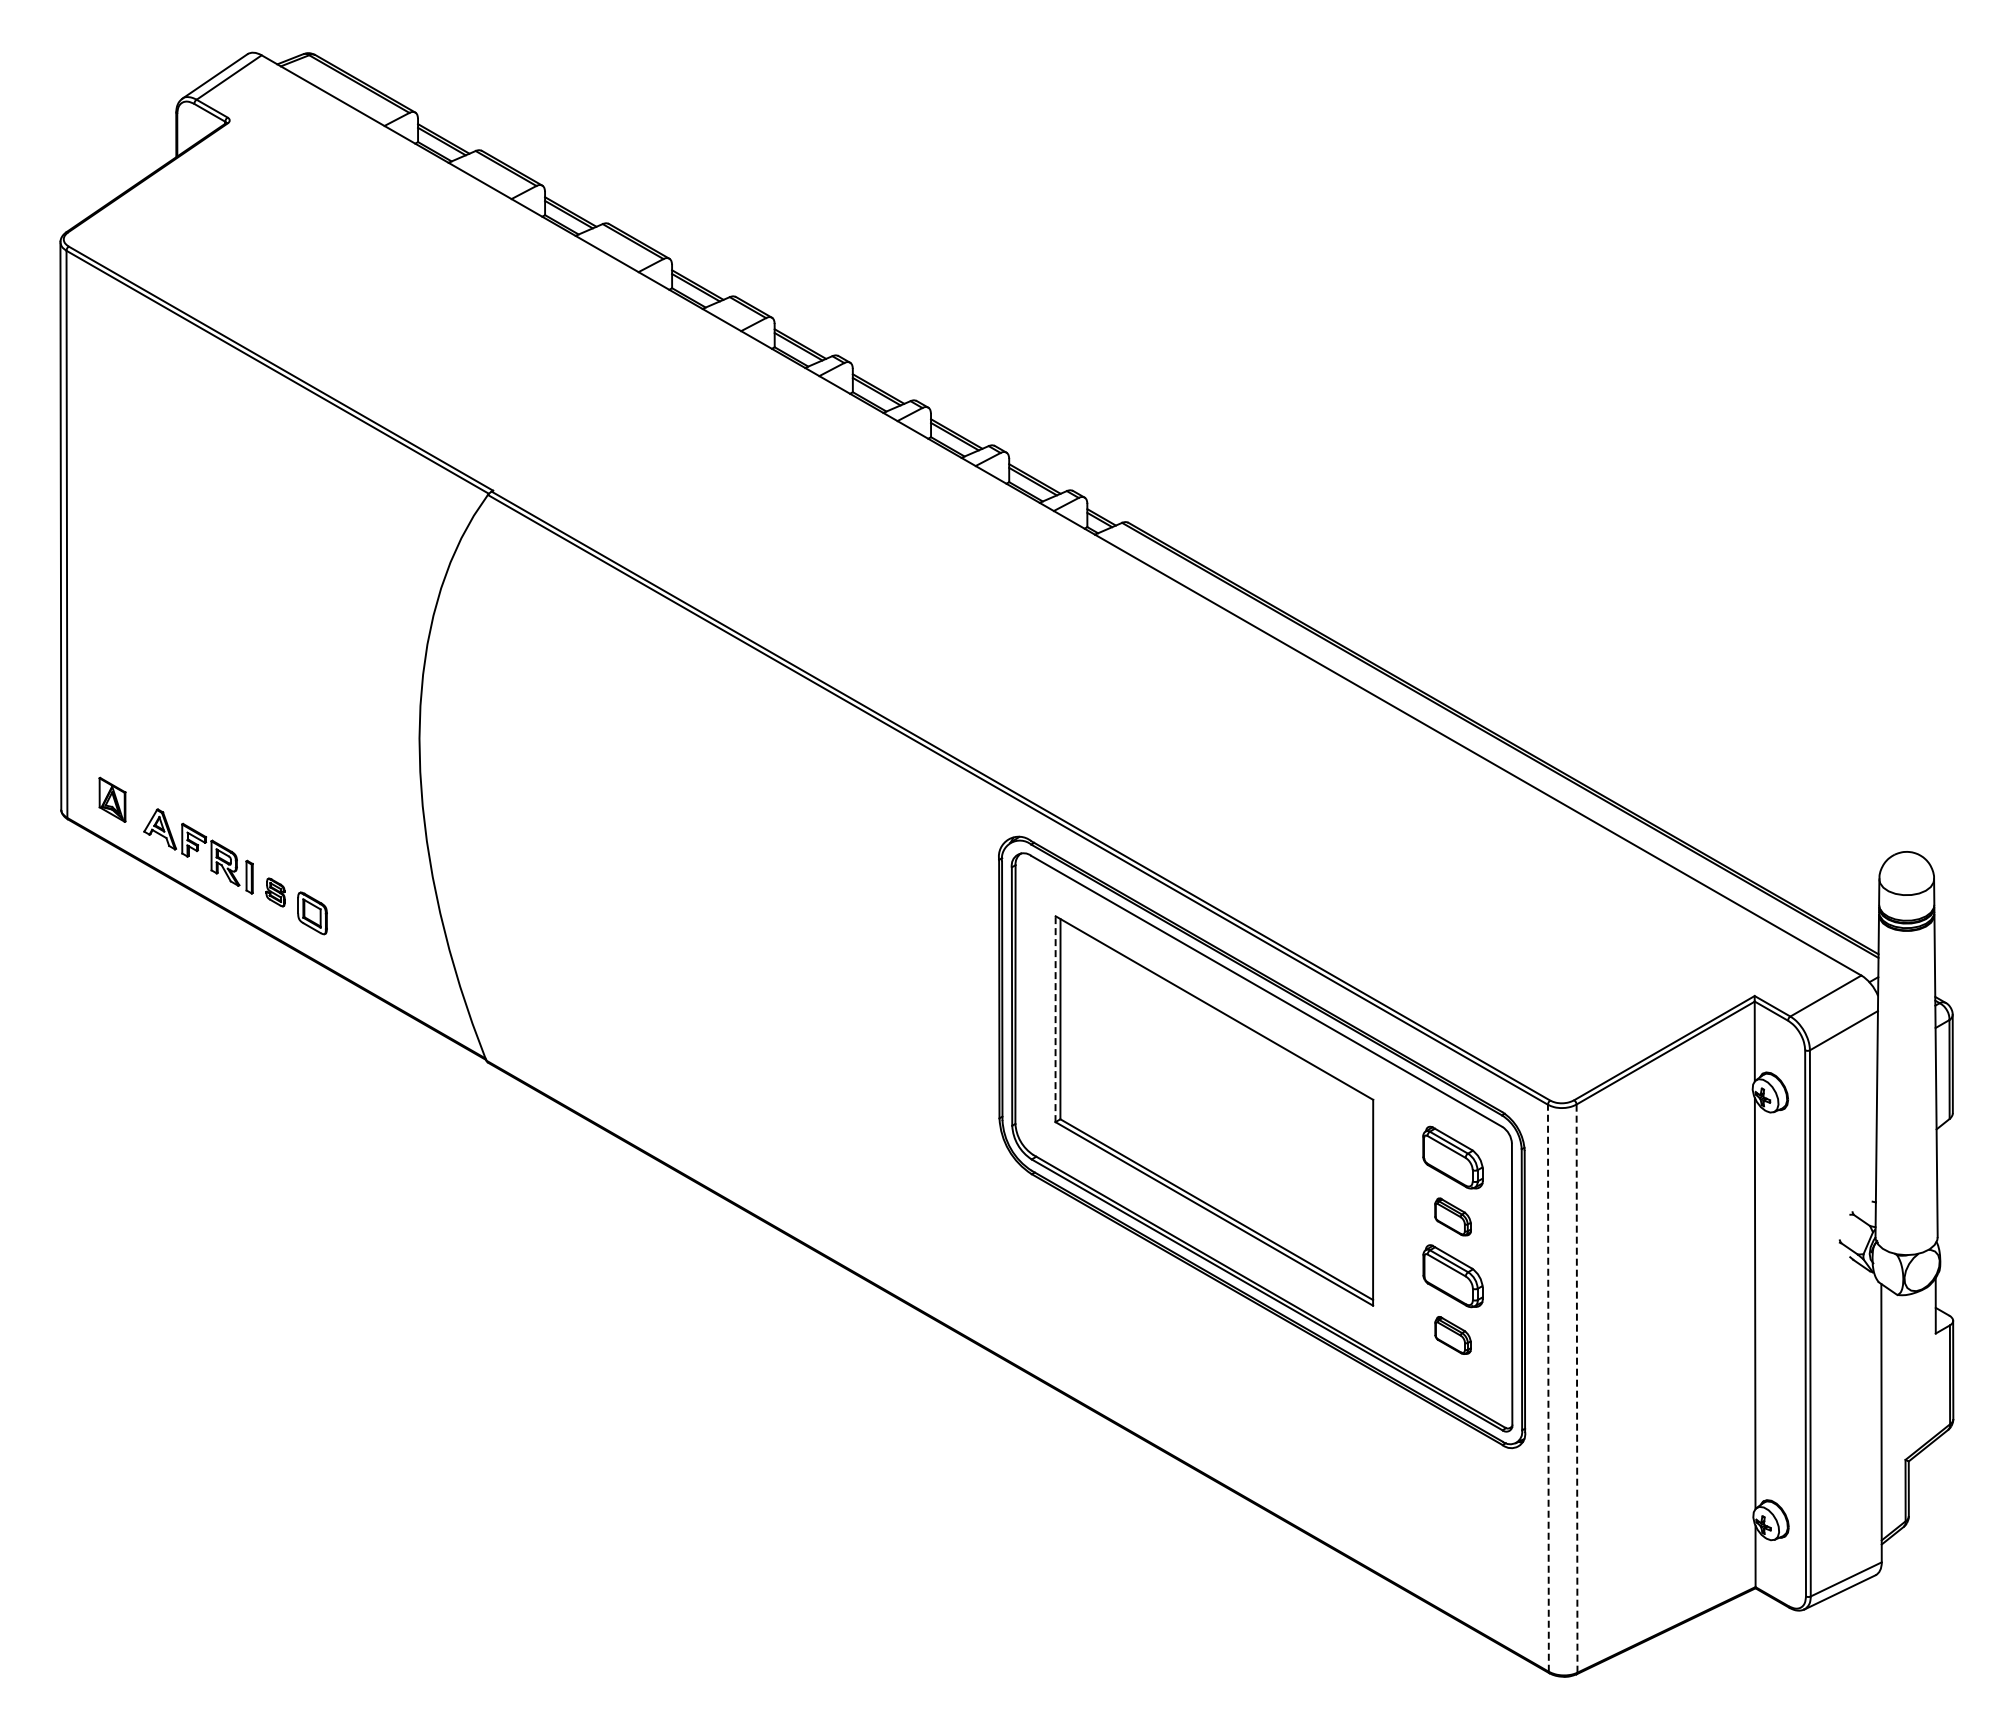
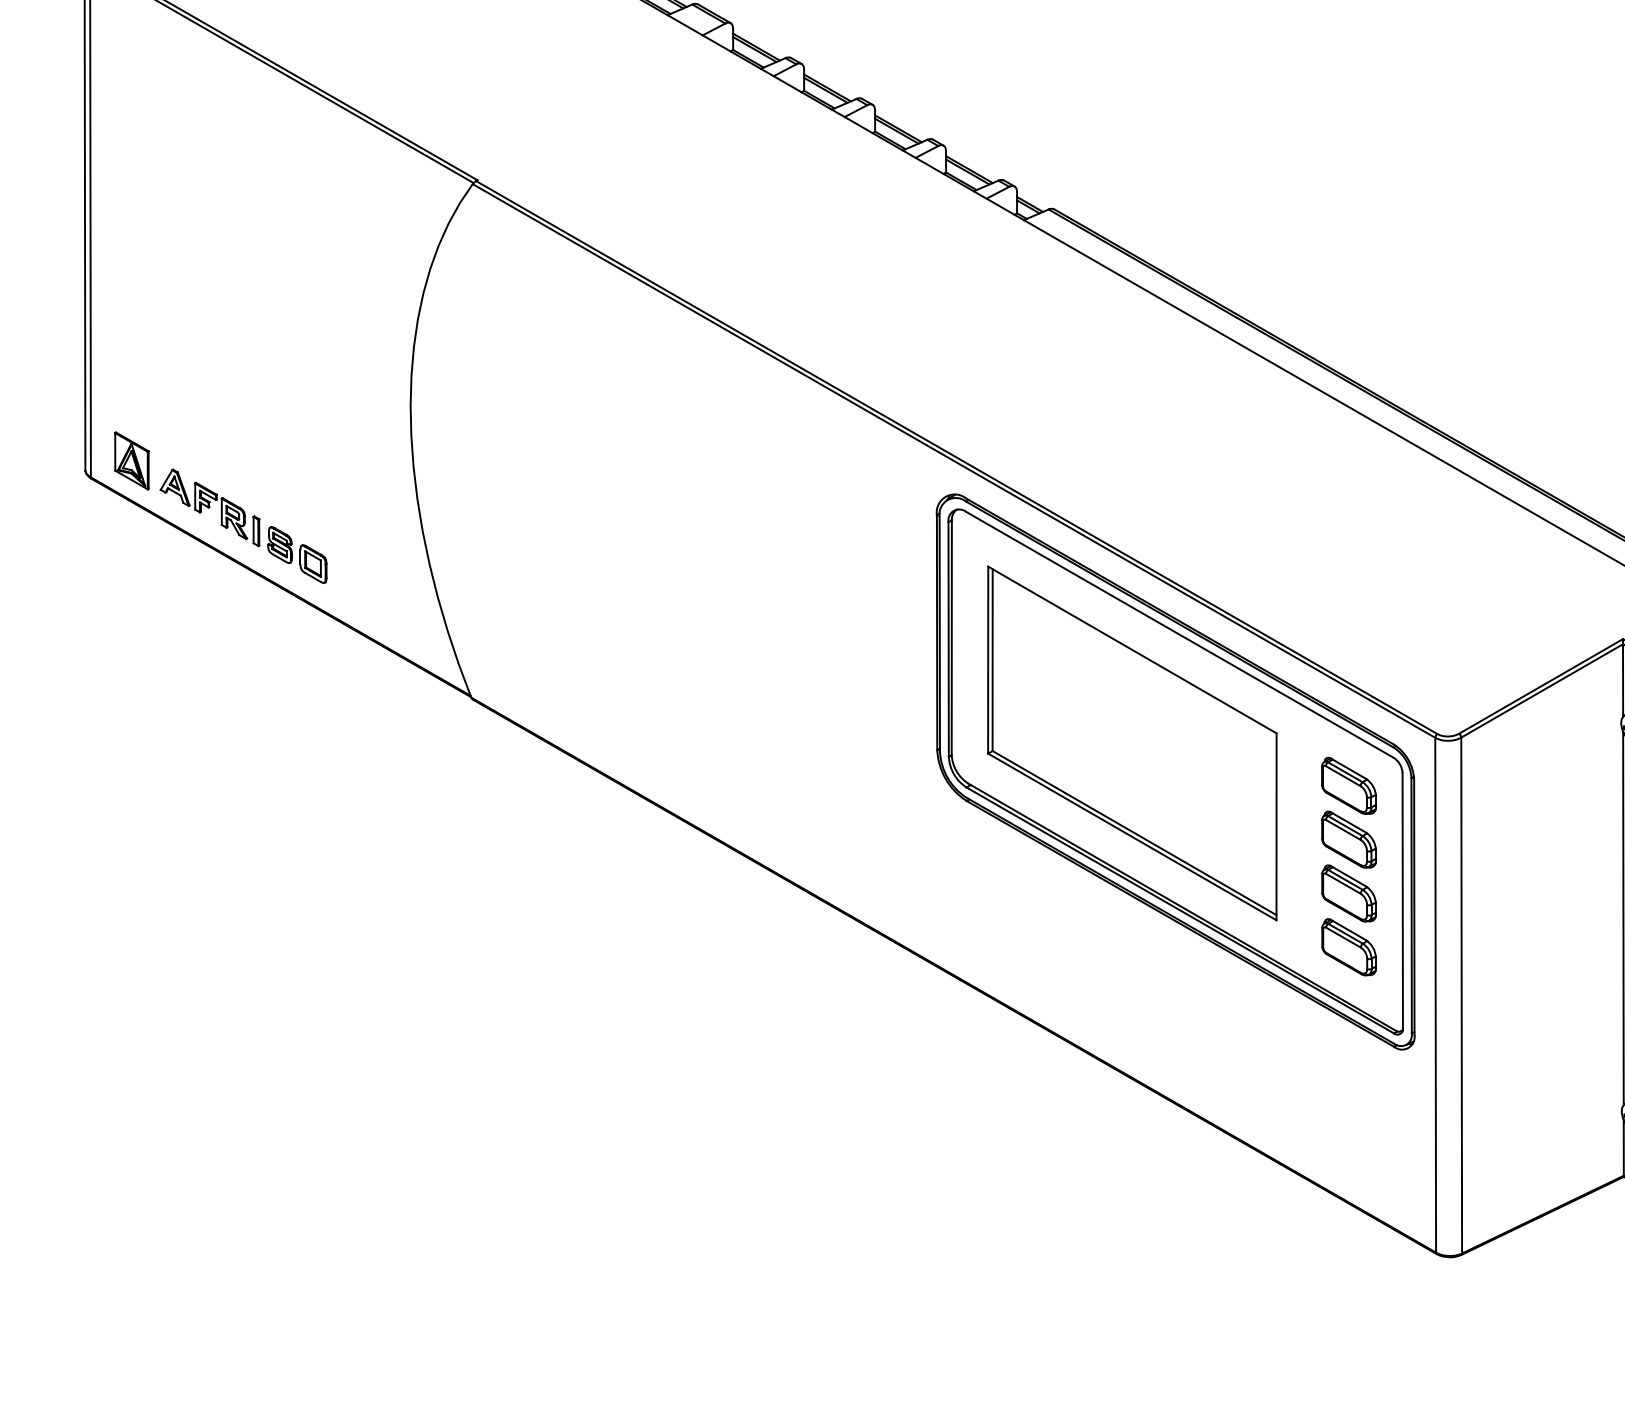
part: (112, 799) -> (131, 460), size x1.43
part: (275, 892) -> (279, 545), size x1.43
line: (1055, 1019) -> (988, 660), dashed -> solid
part: (1452, 1216) -> (1348, 839), size x1.67
part: (1452, 1335) -> (1348, 947), size x1.67
line: (1548, 1388) -> (1435, 995), dashed -> solid
line: (1577, 1388) -> (1462, 995), dashed -> solid

